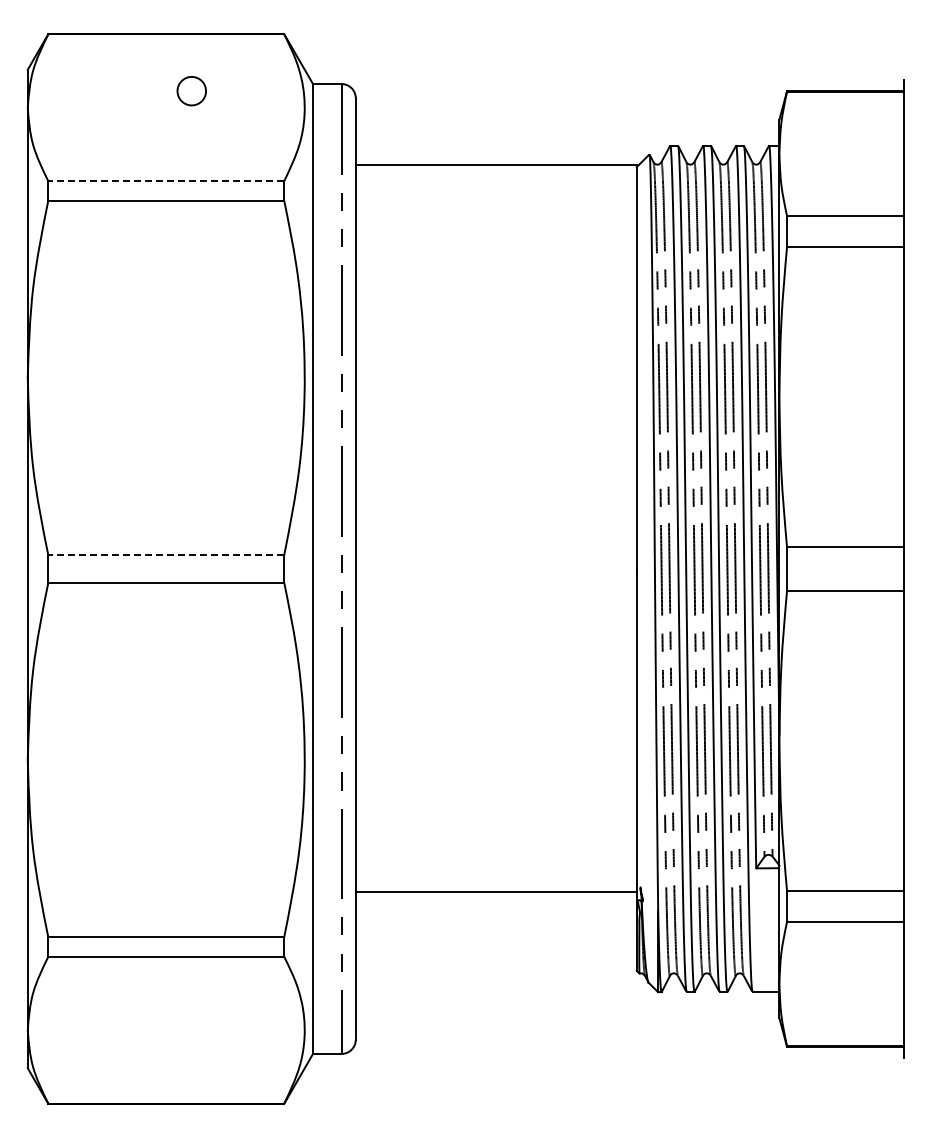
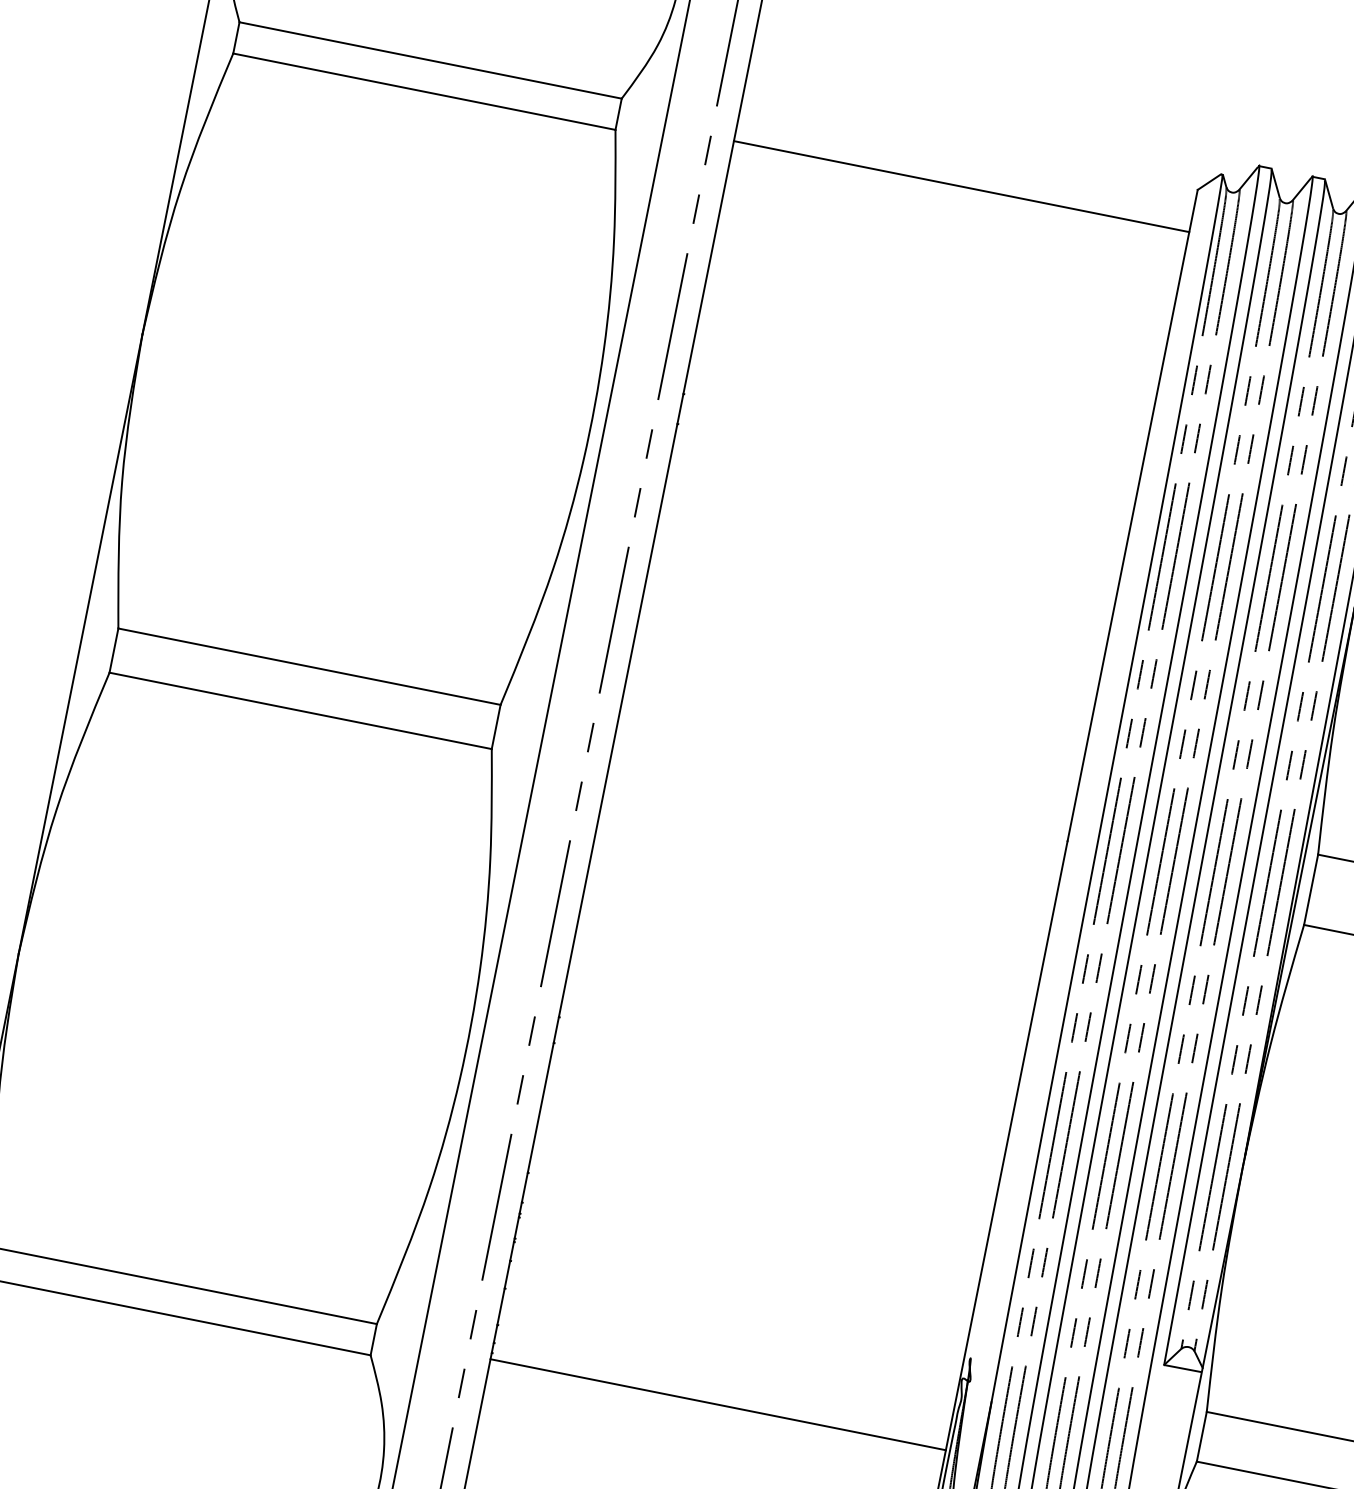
line: (495, 165) -> (960, 186), moved
line: (166, 181) -> (430, 60), dashed -> solid
line: (166, 555) -> (309, 666), dashed -> solid
line: (495, 891) -> (717, 1403), moved

